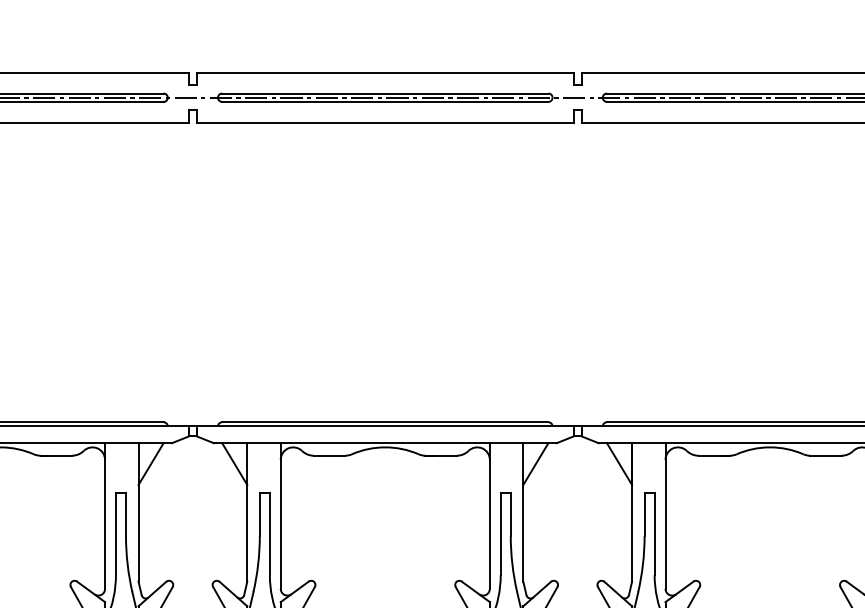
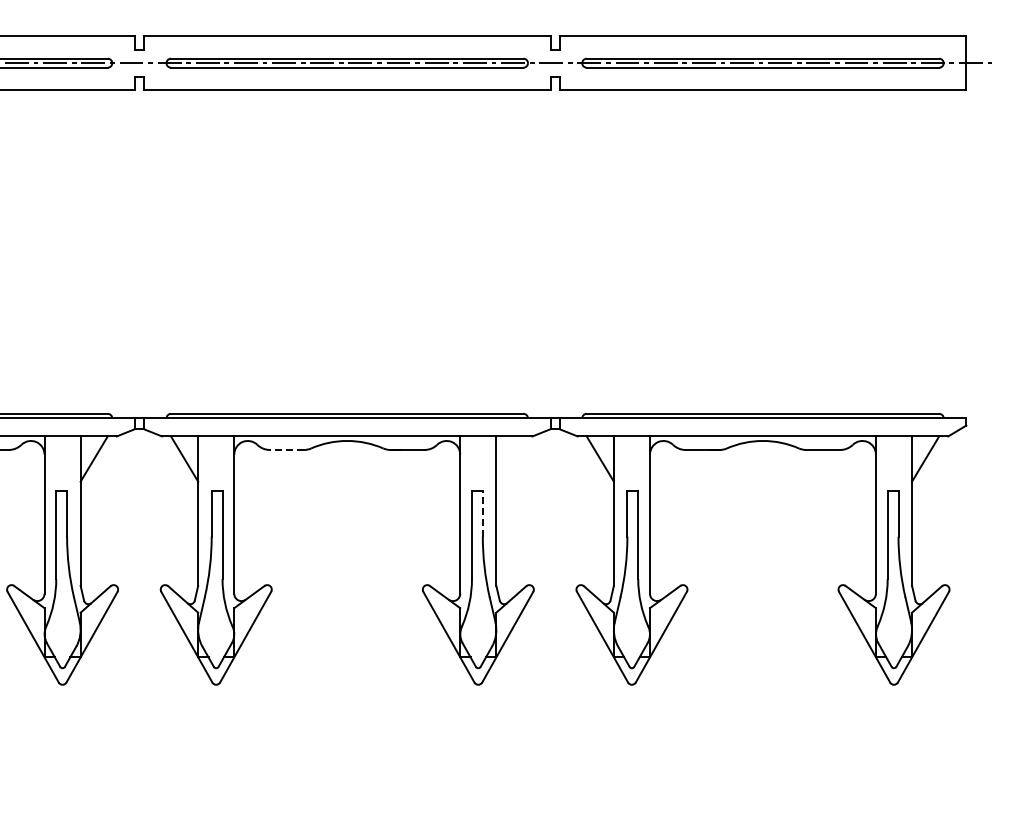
line: (329, 456) -> (286, 450), solid -> dashed
line: (535, 463) -> (509, 458), removed
line: (510, 514) -> (482, 513), solid -> dashed

